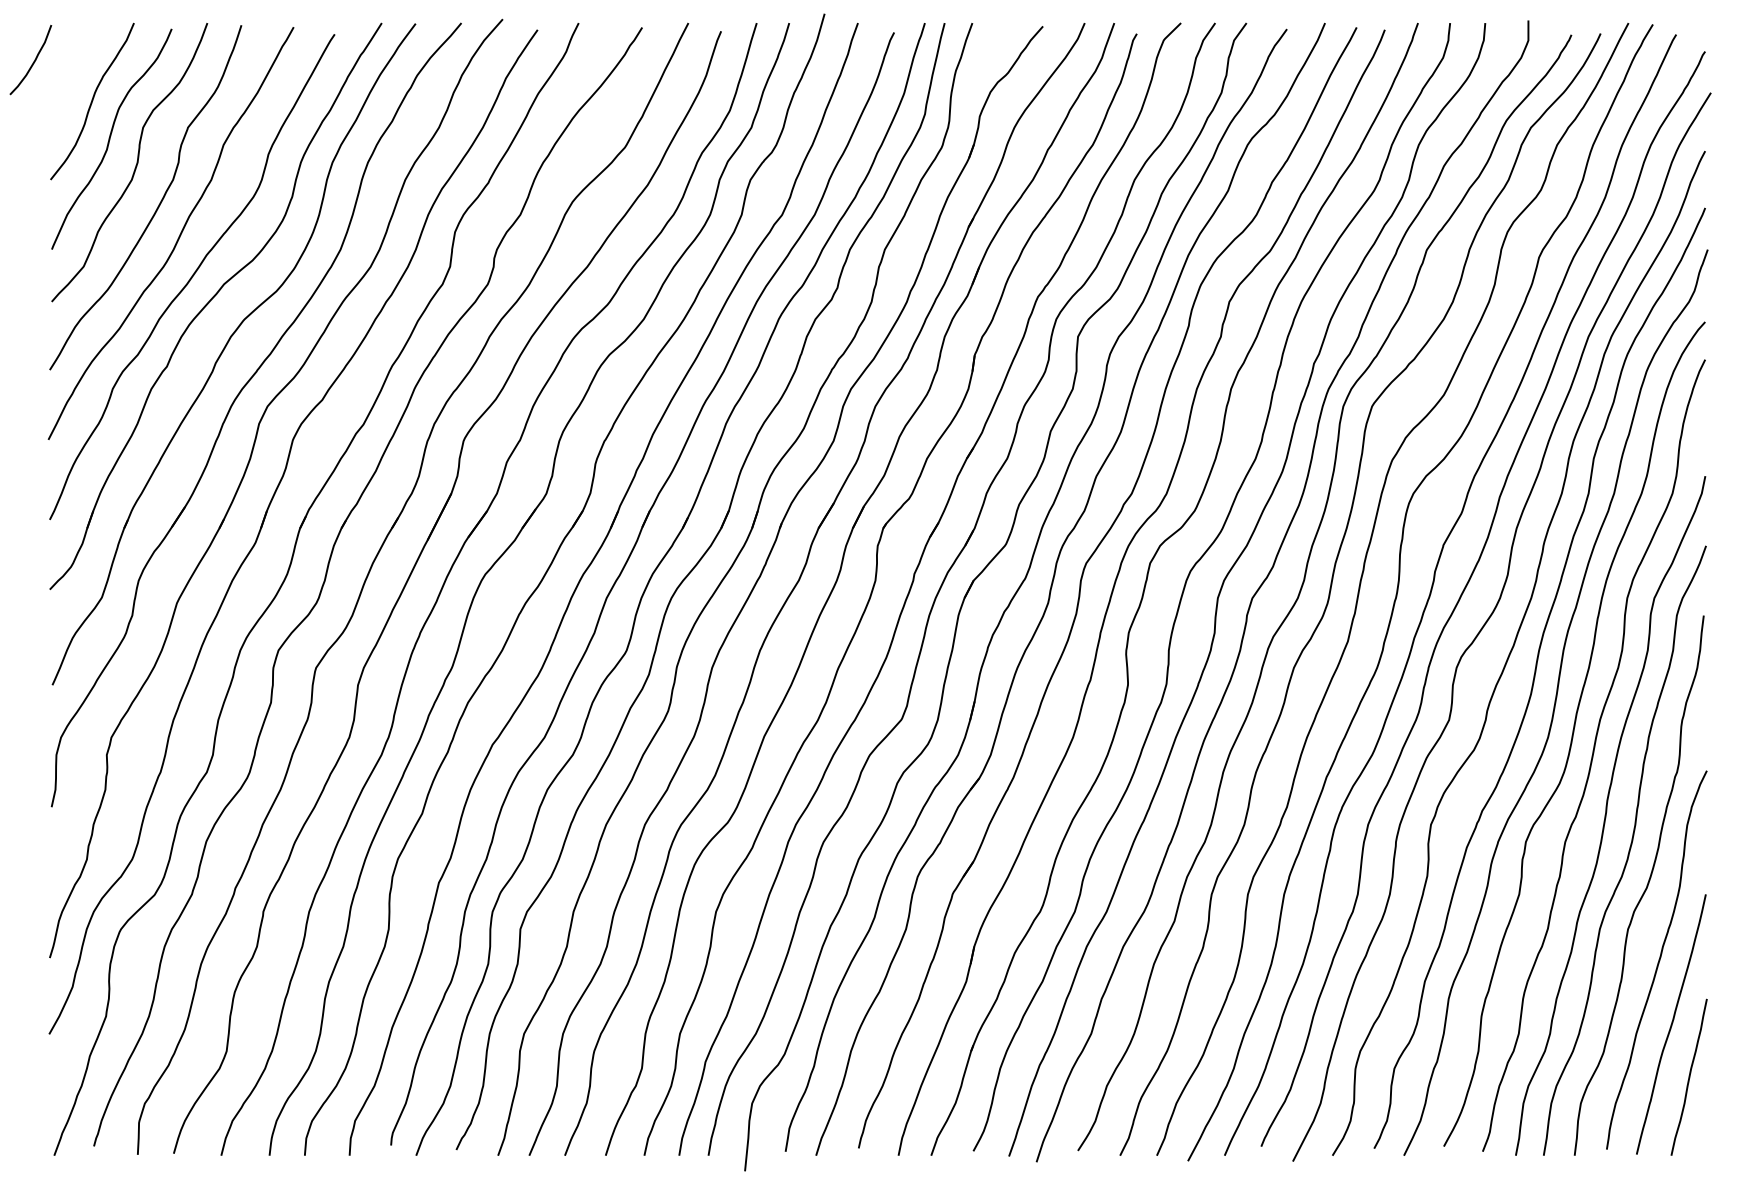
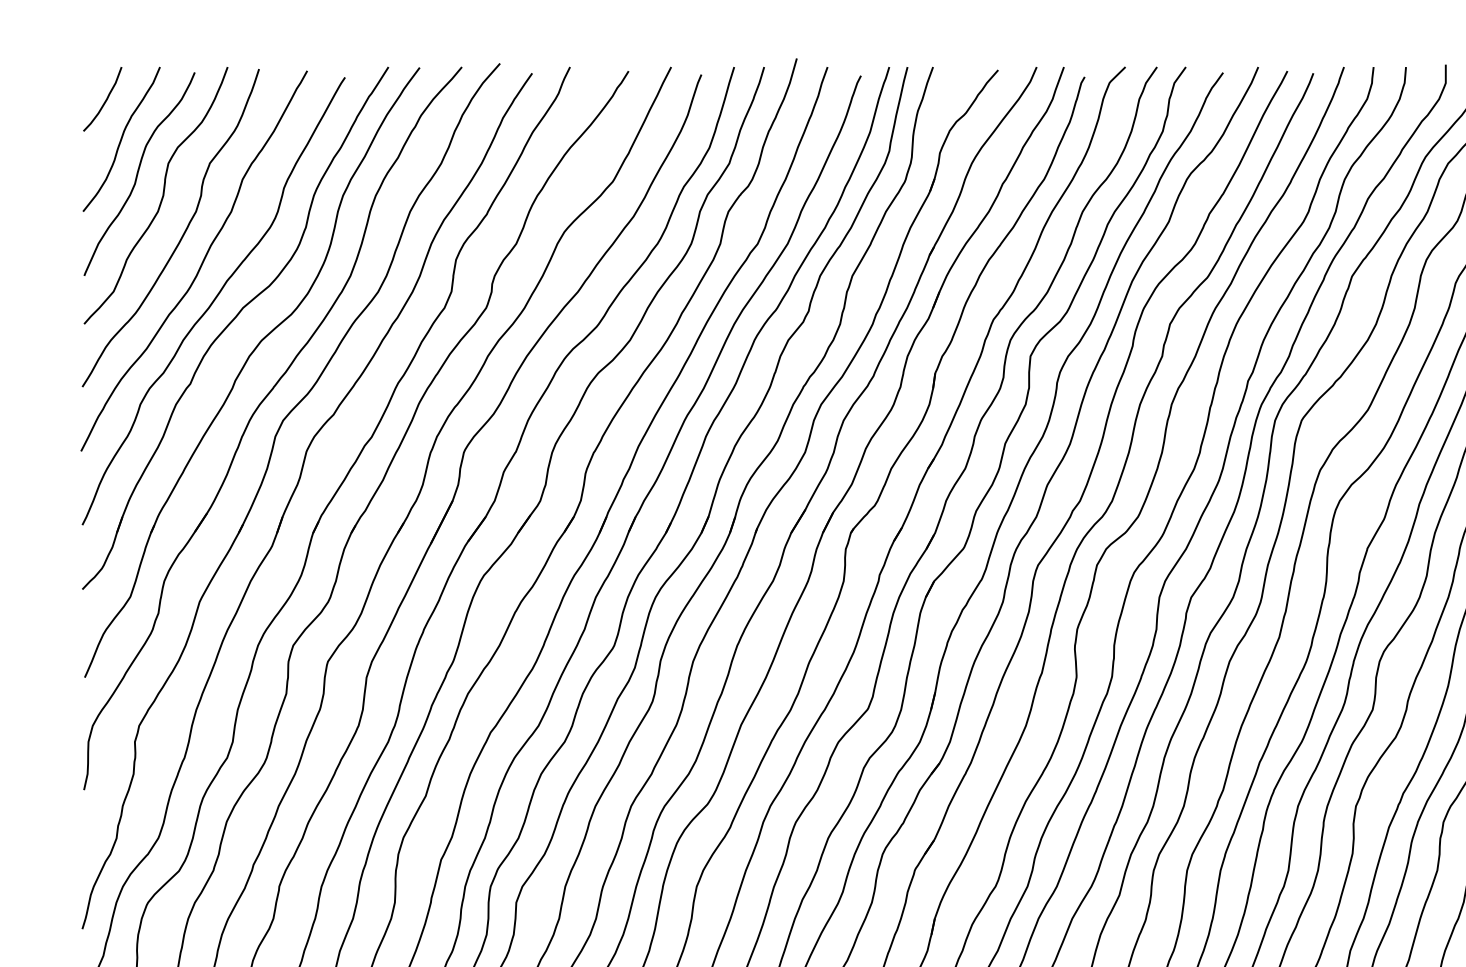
curve: (32, 62) -> (104, 101), moved

